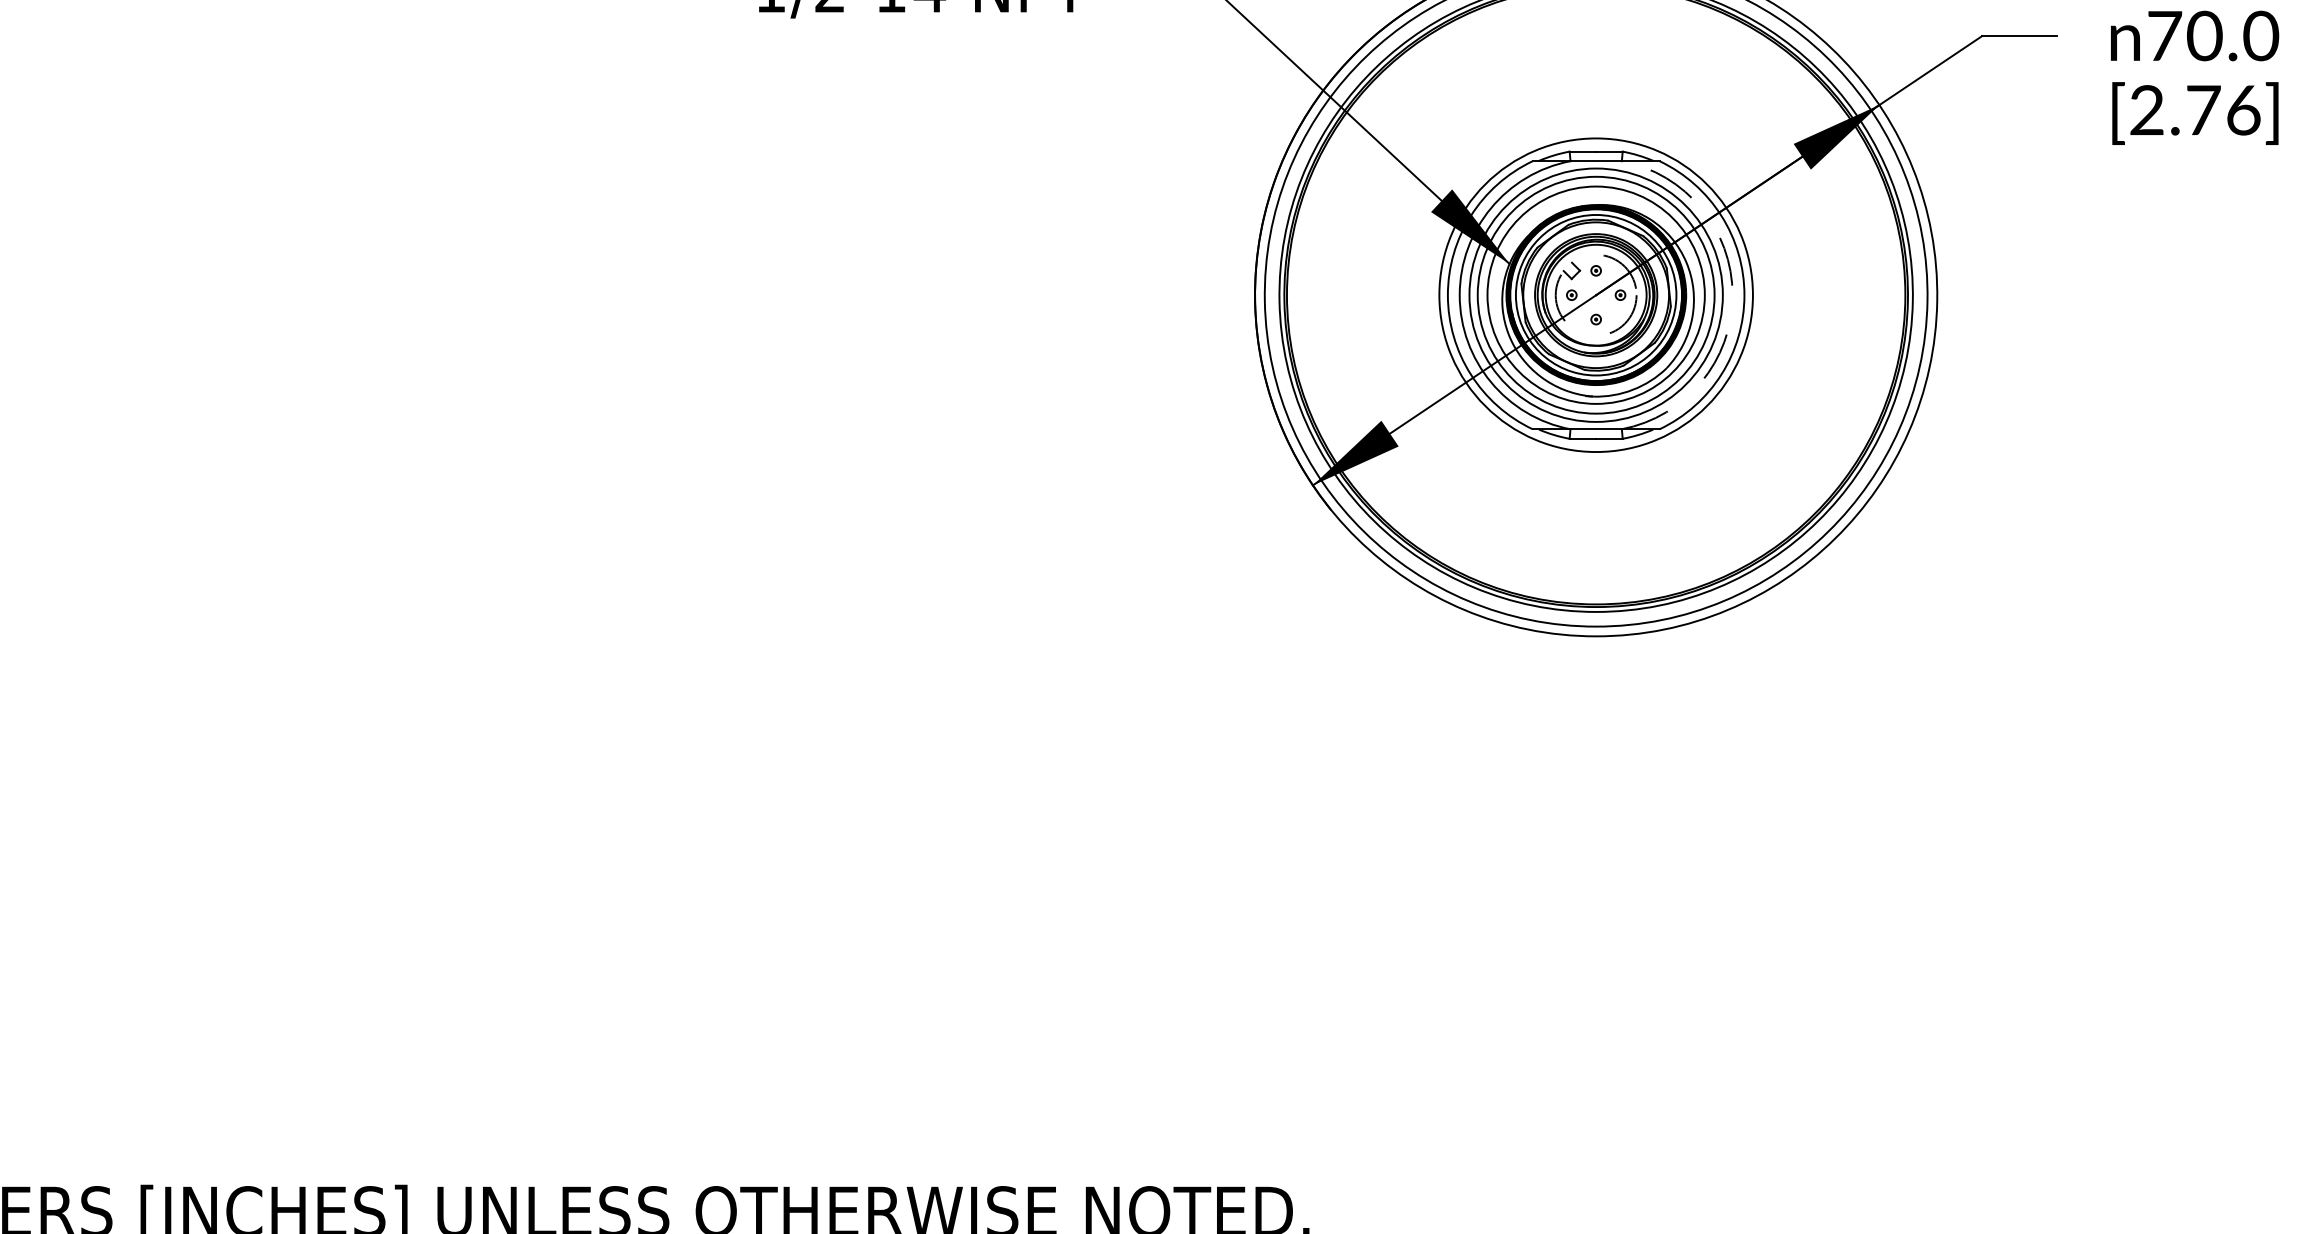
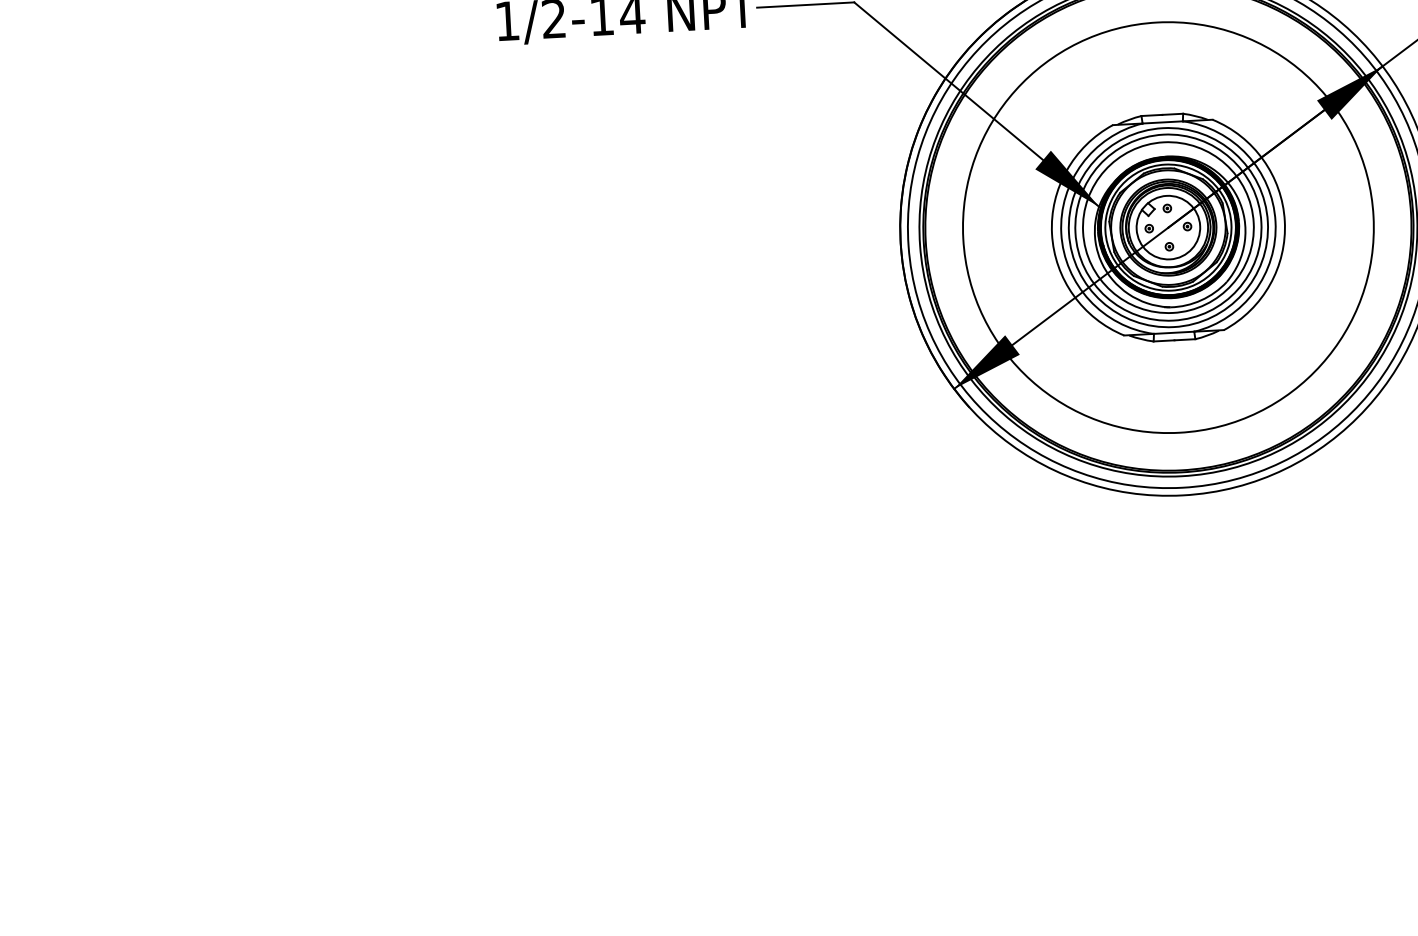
circle: (1595, 294) -> (1167, 227), dashed -> solid
circle: (1595, 294) -> (1167, 227), size x1.67
arc: (1732, 295) -> (1275, 222), dashed -> solid

